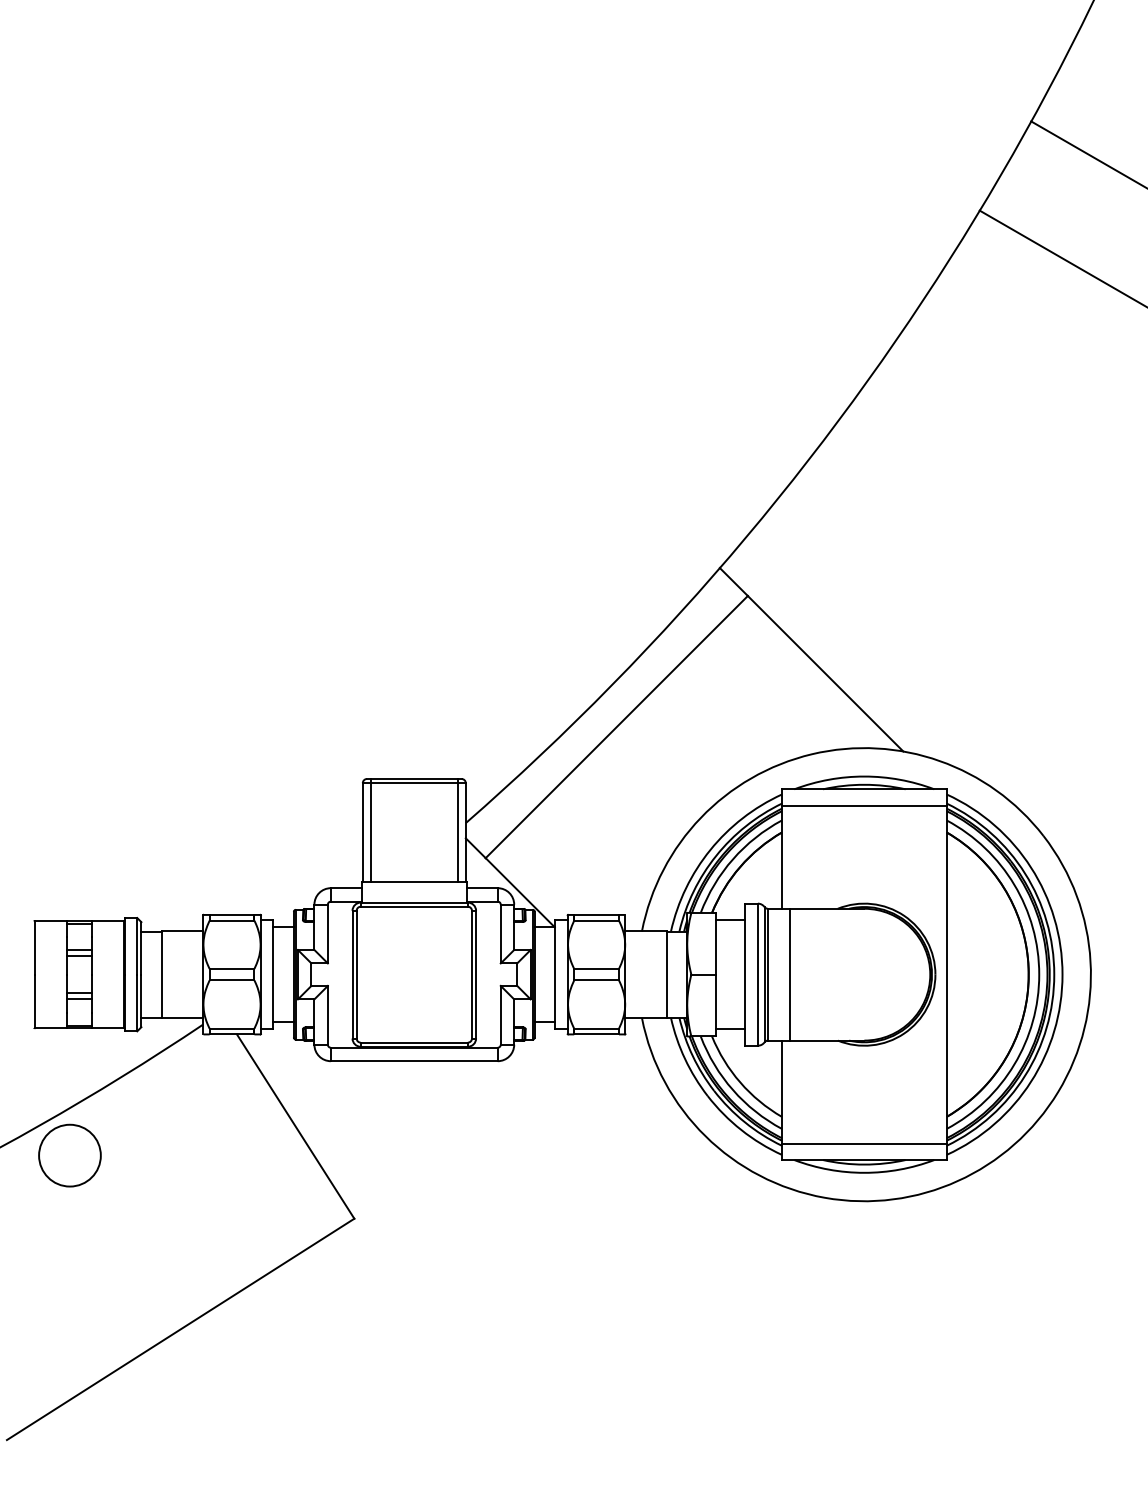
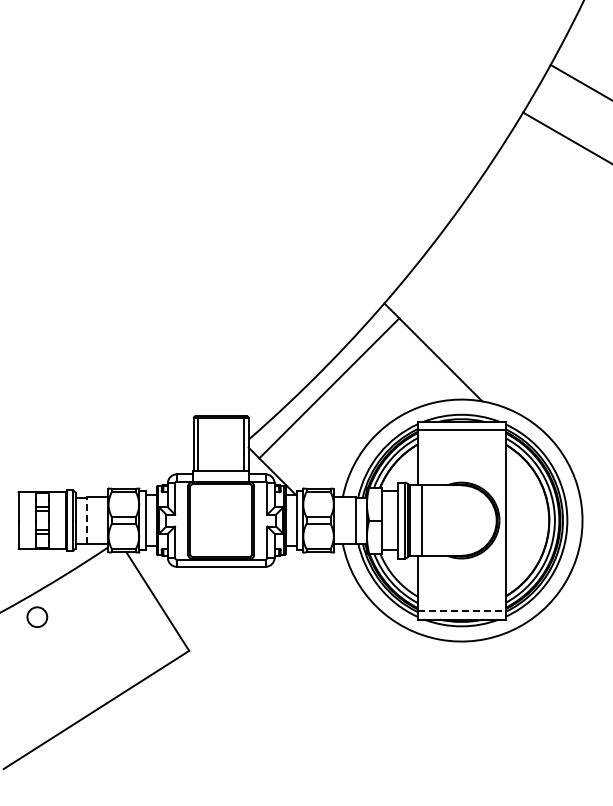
line: (162, 974) -> (86, 520), solid -> dashed
line: (864, 1143) -> (461, 610), solid -> dashed
circle: (68, 1154) -> (36, 616), size x0.6

